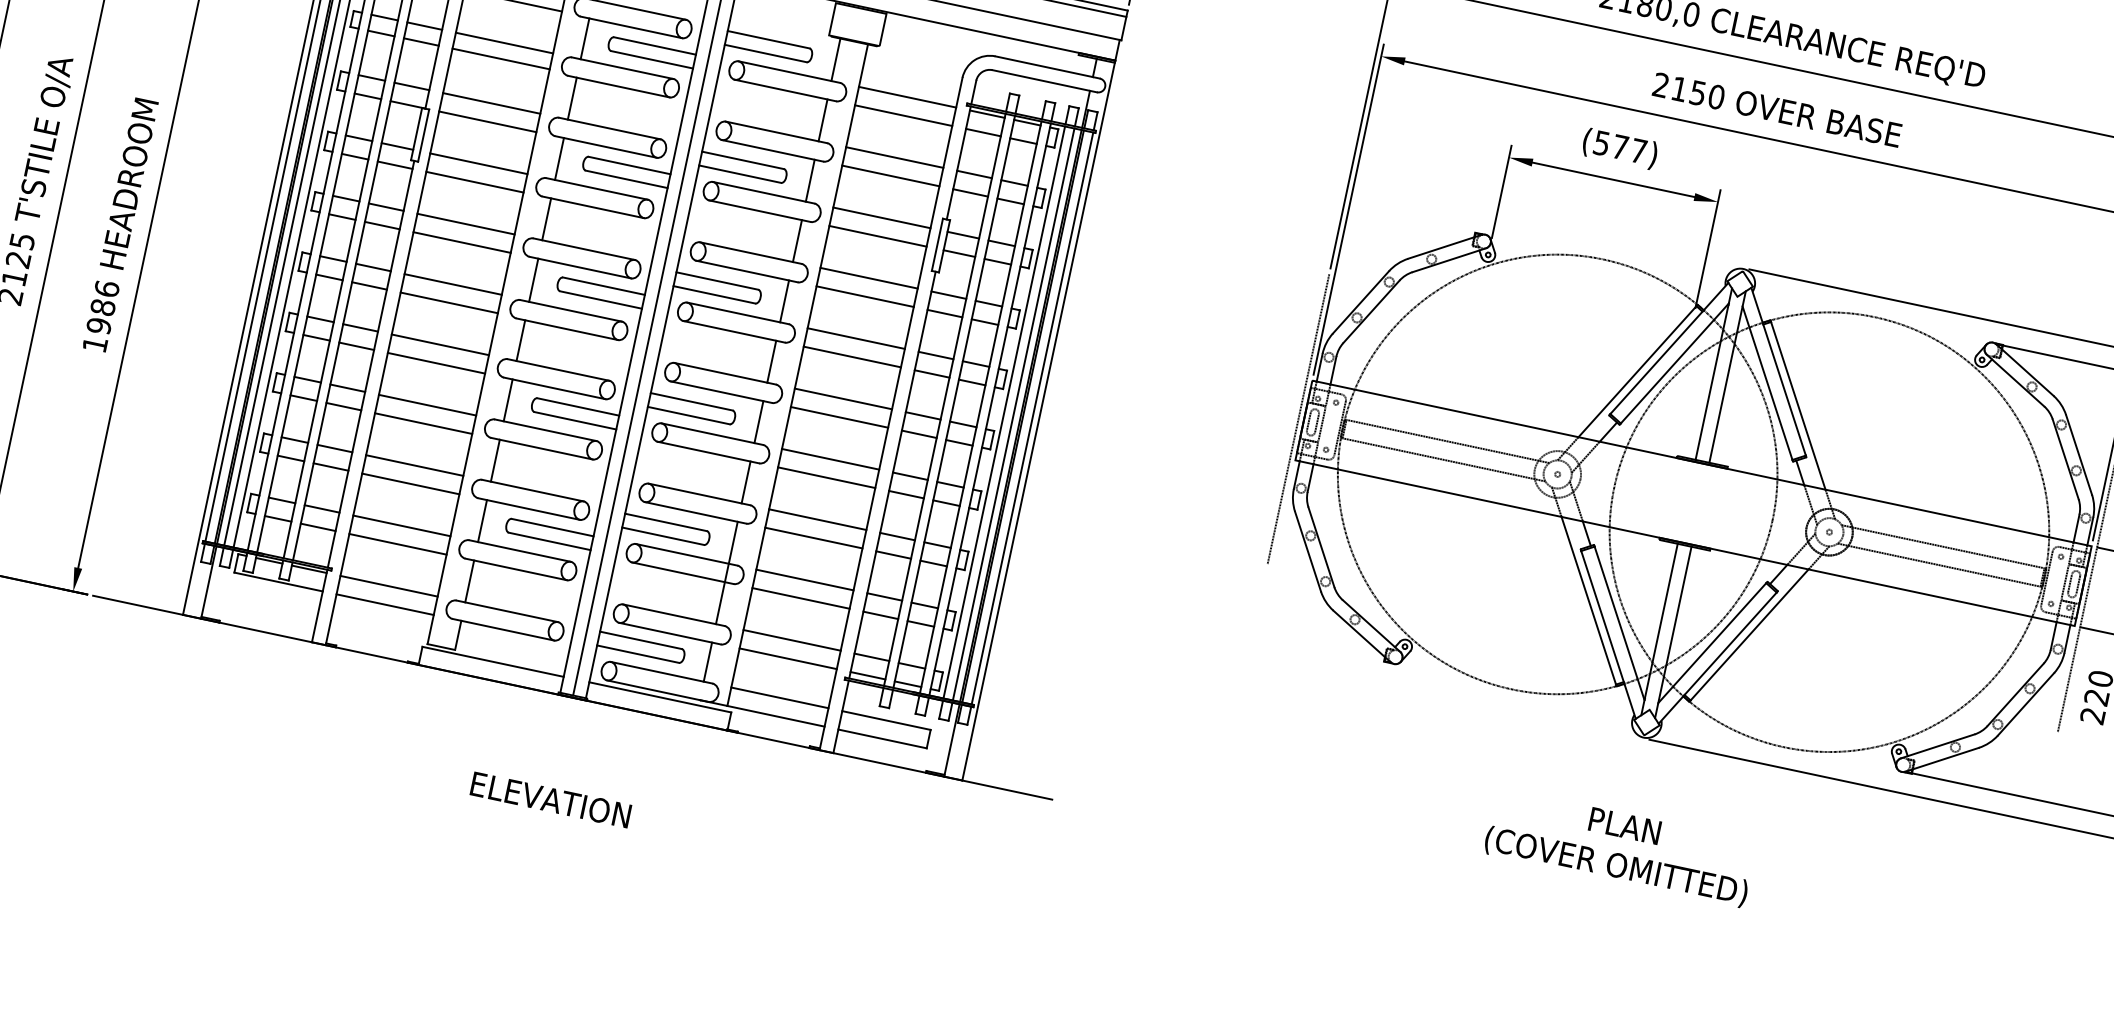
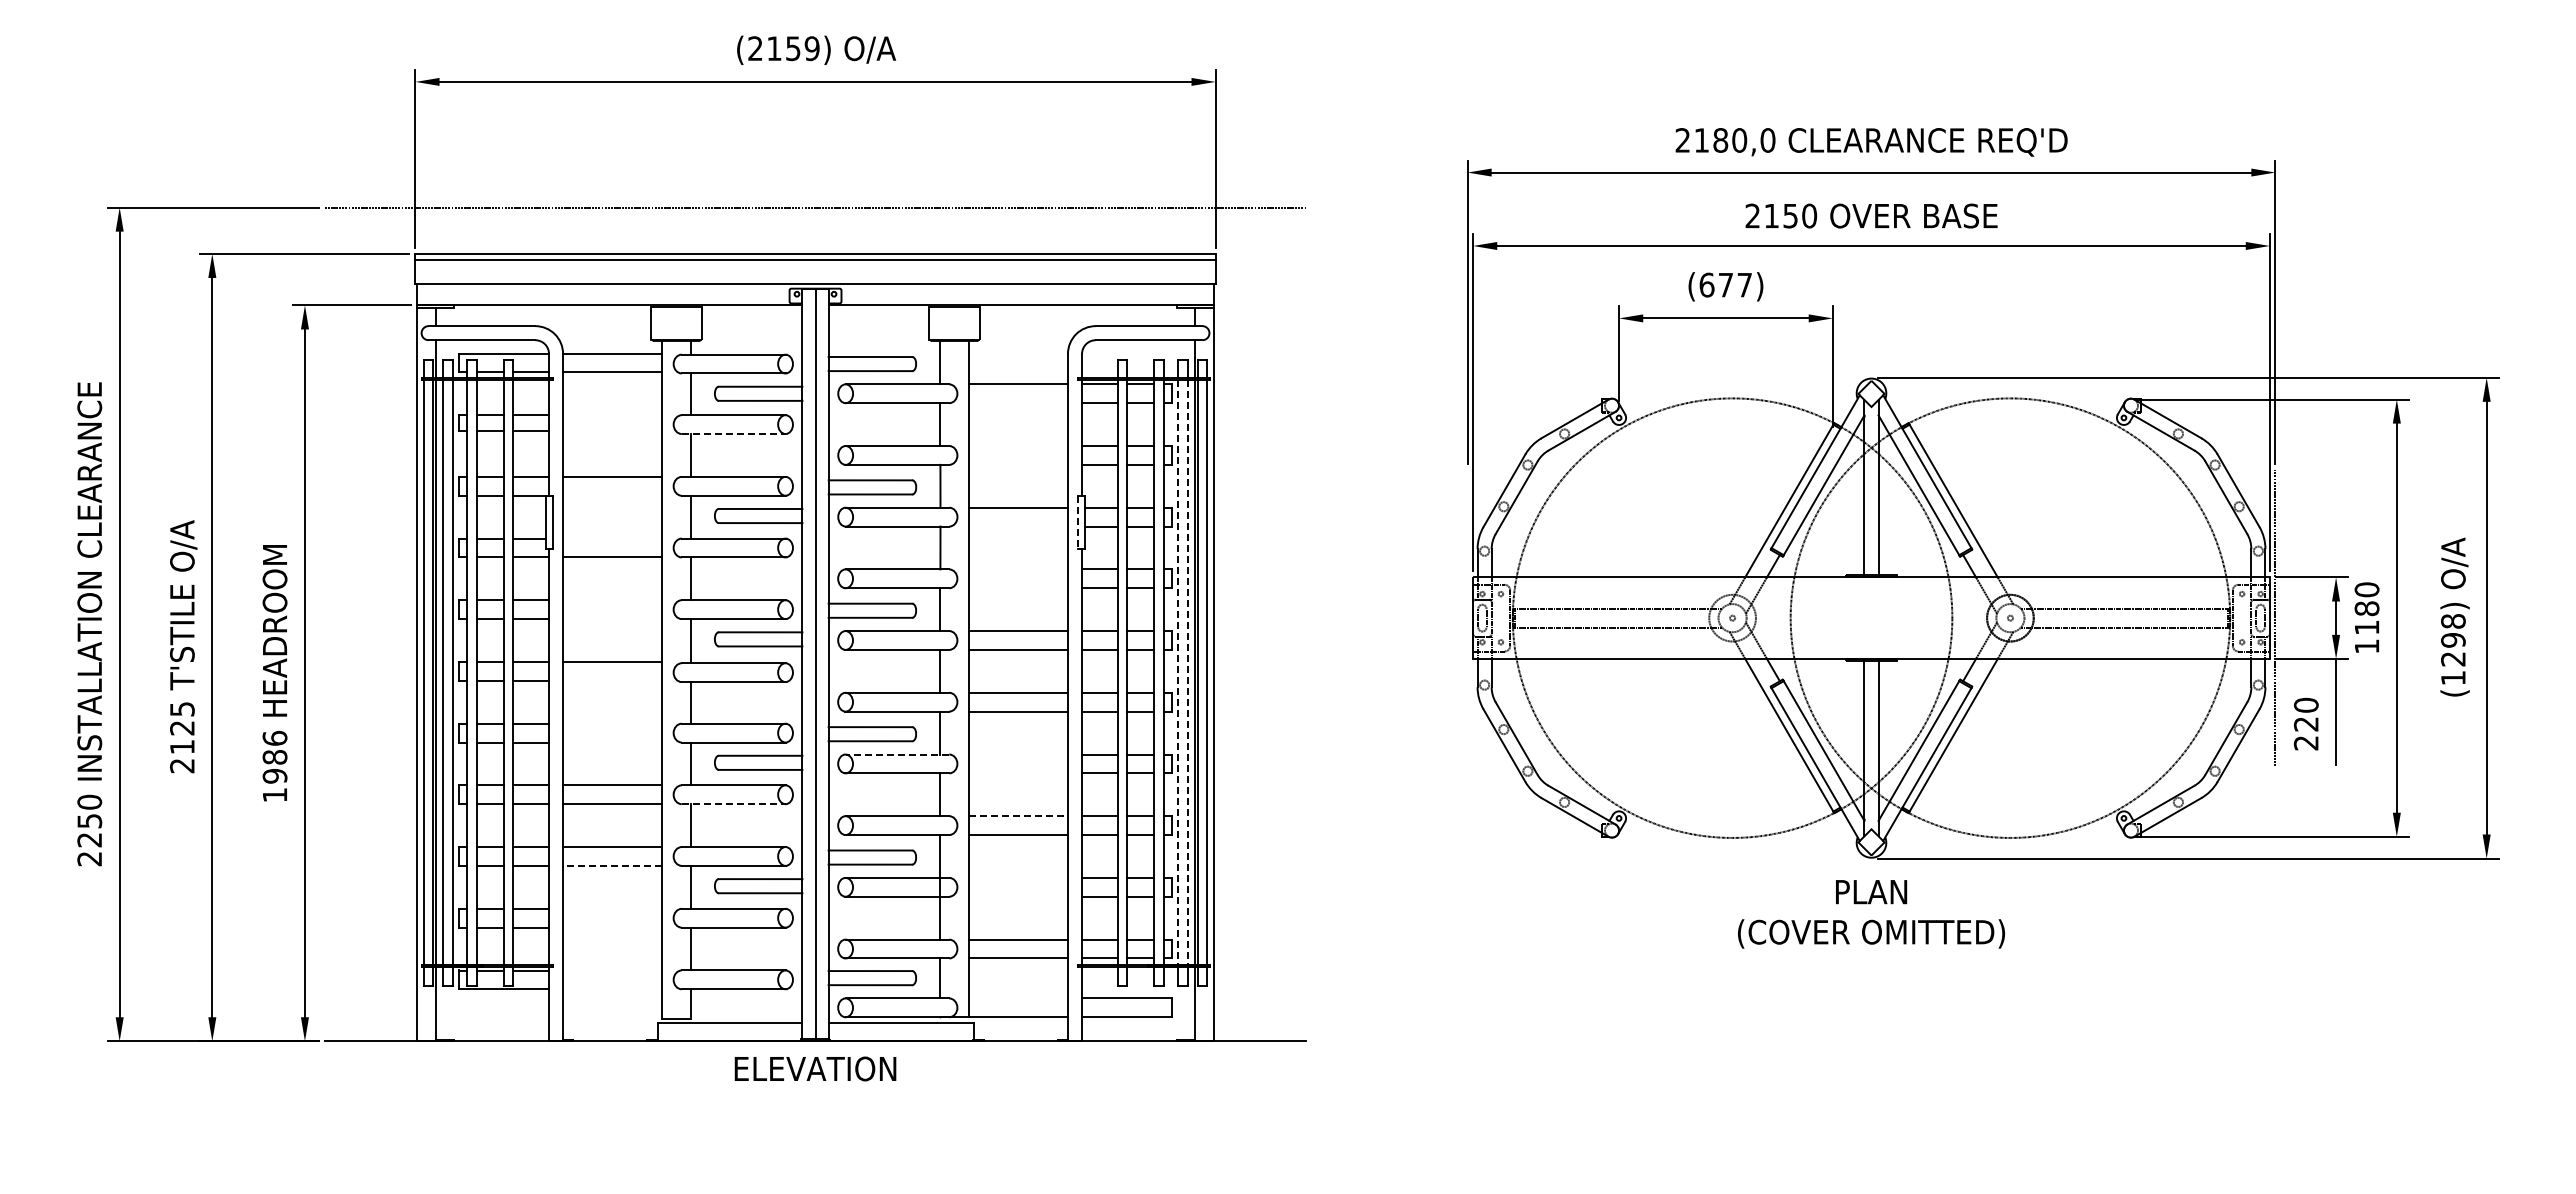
line: (504, 43) -> (612, 415), removed
line: (500, 58) -> (612, 431), removed
line: (618, 87) -> (733, 434), solid -> dashed
line: (902, 115) -> (1017, 403), removed
line: (487, 121) -> (612, 495), removed
text: (1601, 142) -> (1706, 284), (577) -> (677)
line: (893, 157) -> (1017, 446), removed
line: (478, 163) -> (612, 538), removed
line: (890, 175) -> (1017, 464), removed
line: (465, 224) -> (612, 600), removed
line: (877, 236) -> (1017, 526), removed
line: (461, 242) -> (612, 619), removed
line: (937, 244) -> (1078, 522), solid -> dashed
line: (868, 278) -> (1017, 569), removed
line: (864, 296) -> (1017, 588), removed
line: (449, 302) -> (612, 680), removed
line: (440, 344) -> (612, 723), removed
line: (436, 363) -> (612, 742), removed
line: (1004, 413) -> (1178, 673), solid -> dashed
line: (1013, 415) -> (1188, 673), solid -> dashed
line: (1298, 418) -> (1467, 617), removed
line: (712, 434) -> (897, 754), solid -> dashed
line: (541, 448) -> (733, 804), solid -> dashed
line: (829, 459) -> (1017, 754), removed
line: (825, 477) -> (1017, 773), removed
line: (410, 483) -> (612, 865), solid -> dashed
line: (817, 519) -> (1018, 816), solid -> dashed
line: (401, 525) -> (612, 908), removed
line: (397, 544) -> (612, 927), removed
line: (804, 579) -> (1017, 877), removed
line: (388, 586) -> (612, 970), removed
line: (800, 598) -> (1017, 896), removed
line: (384, 604) -> (612, 989), removed
line: (779, 697) -> (1017, 998), removed
text: (550, 799) -> (815, 1068), moved
text: (1620, 847) -> (1871, 914), moved

